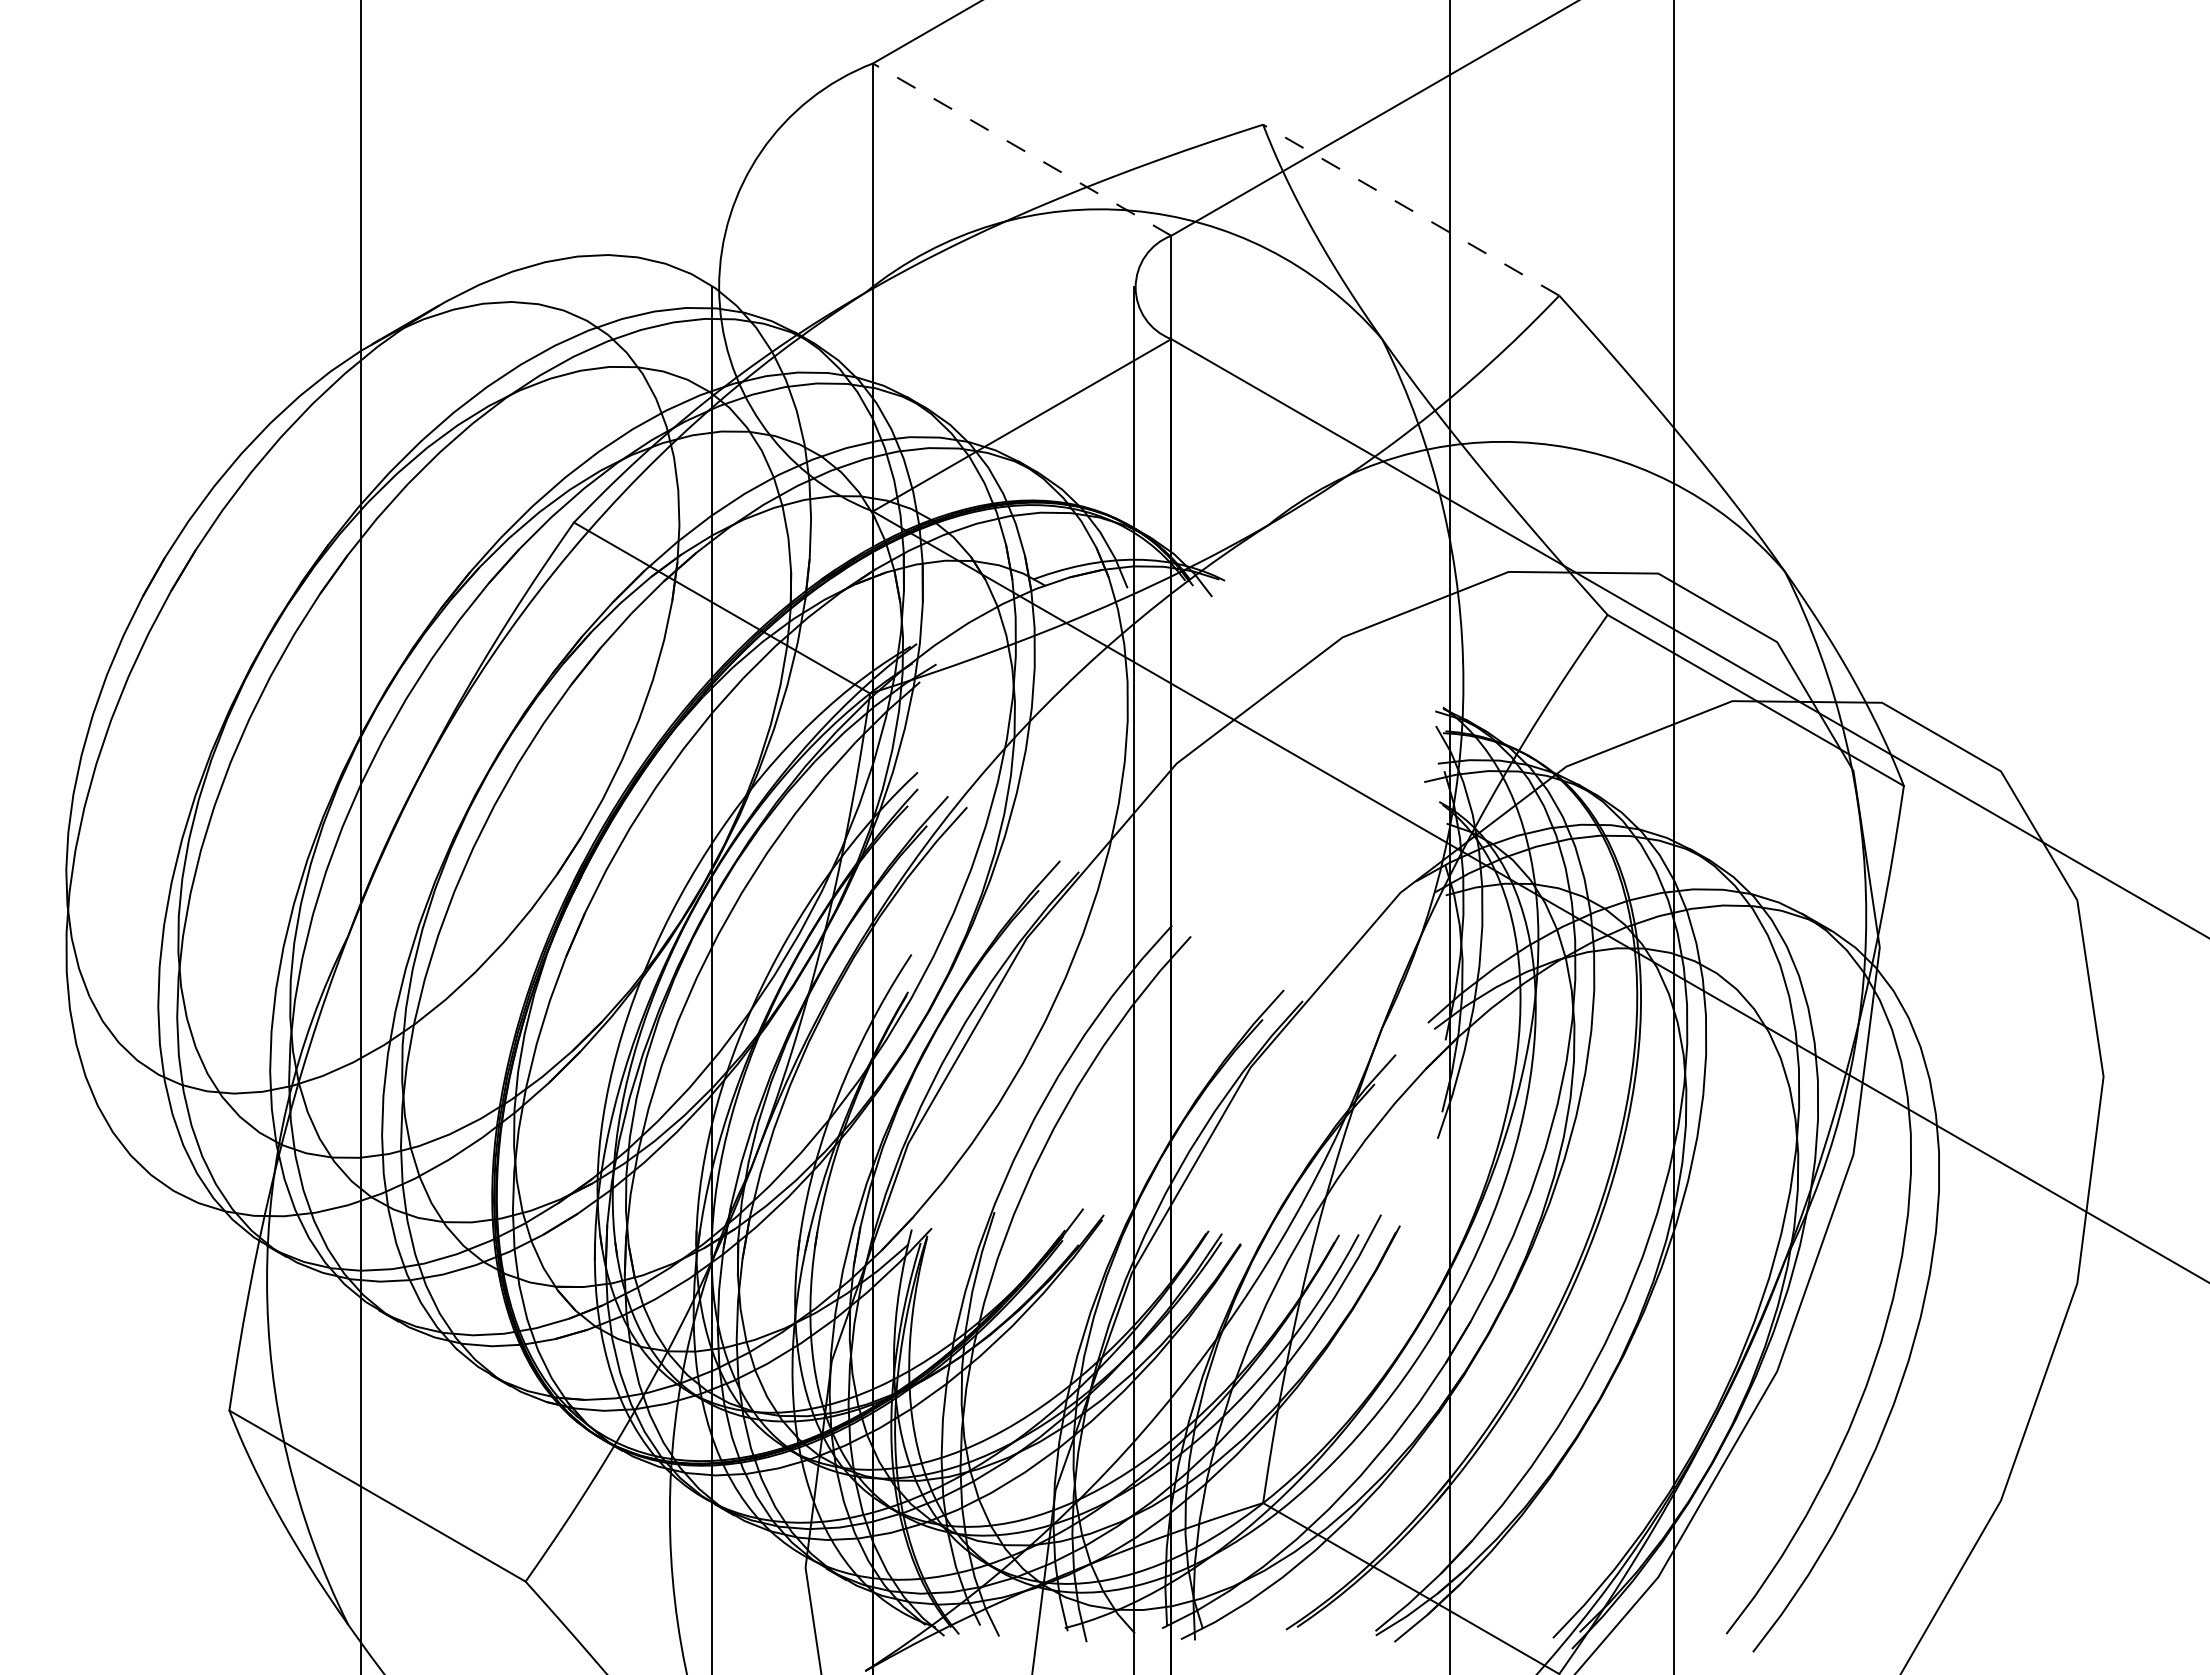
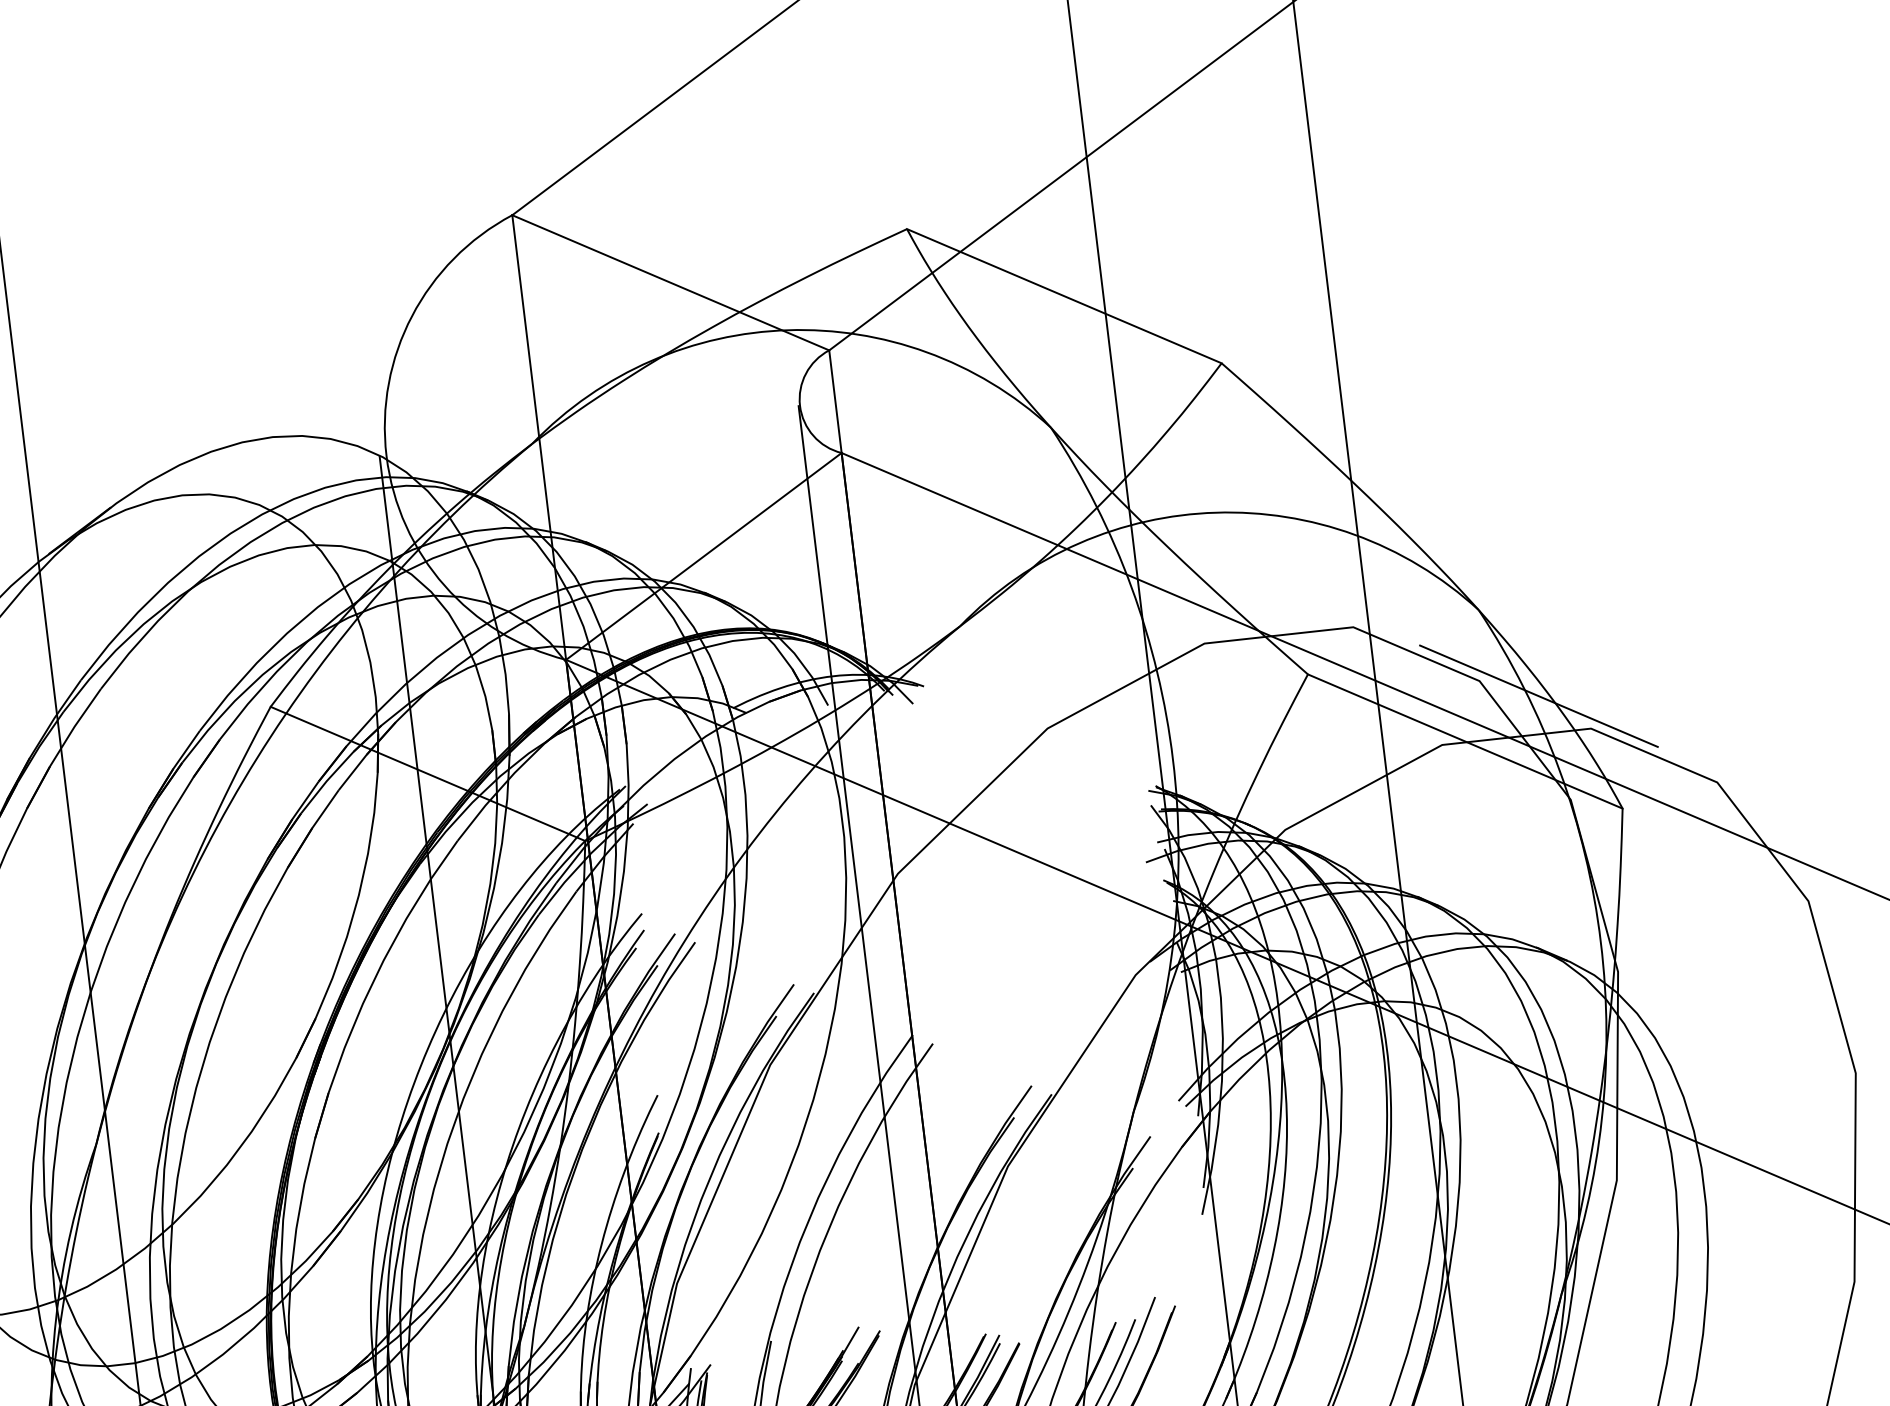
line: (1021, 149) -> (670, 282), dashed -> solid
line: (1410, 209) -> (1063, 295), dashed -> solid
line: (1834, 663) -> (1539, 695), added

